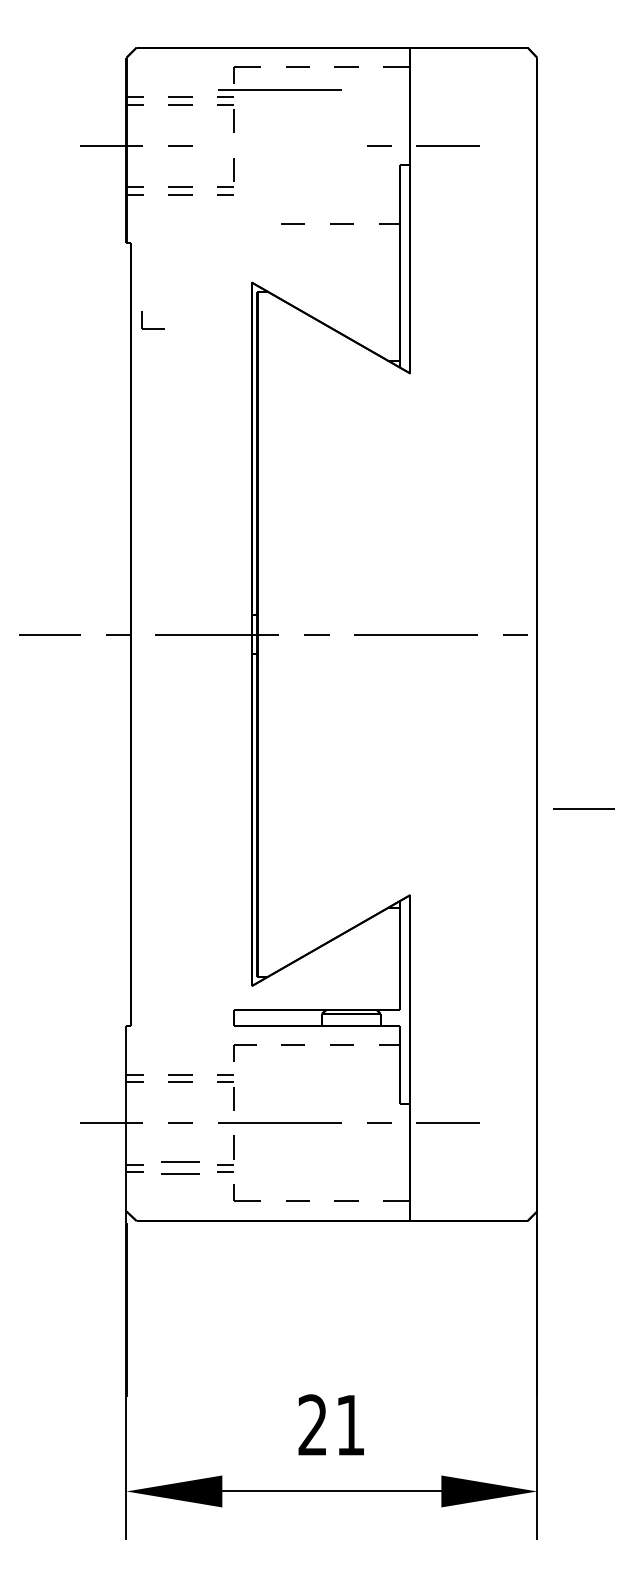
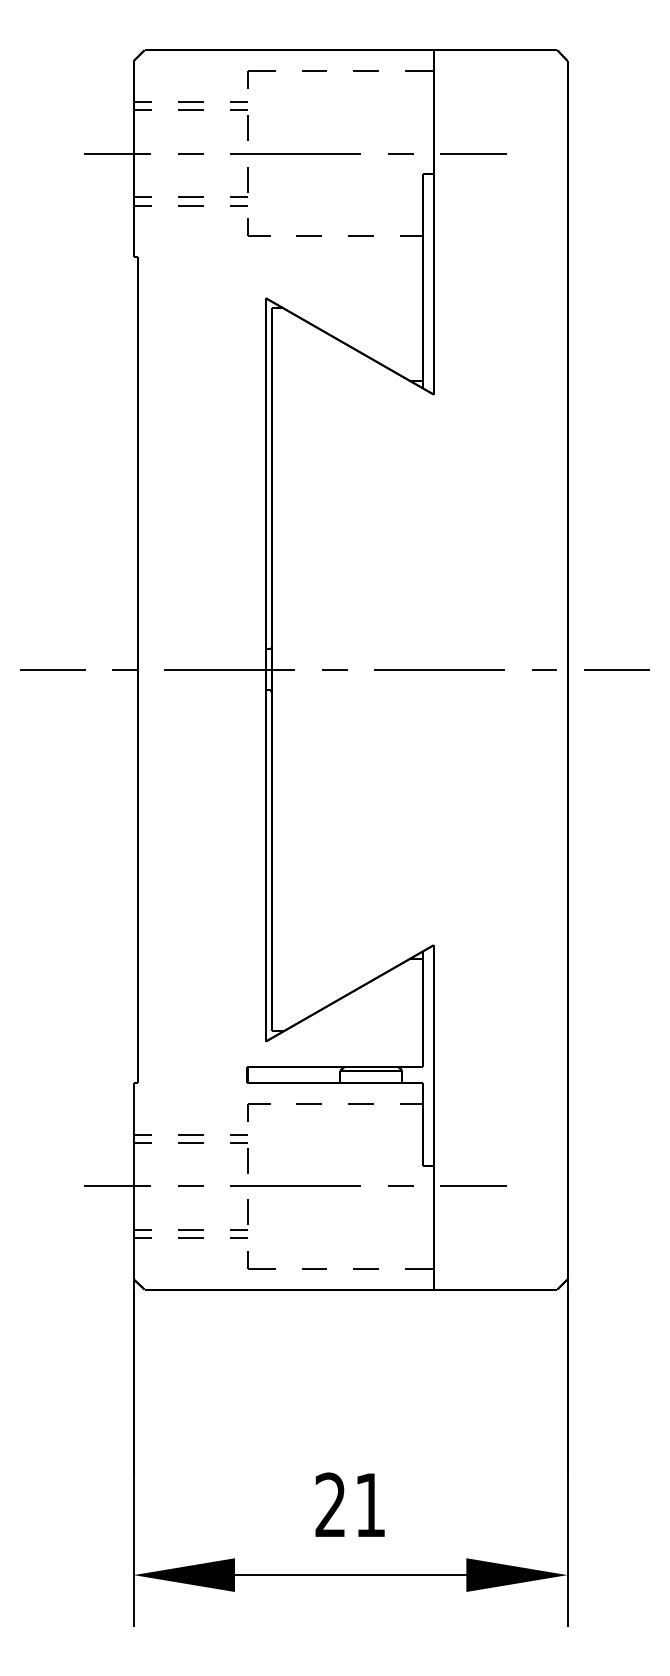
line: (279, 89) -> (295, 153), moved
part: (152, 328) -> (258, 236), moved
line: (583, 808) -> (616, 670), moved
part: (180, 1168) -> (190, 1234), size x0.62

